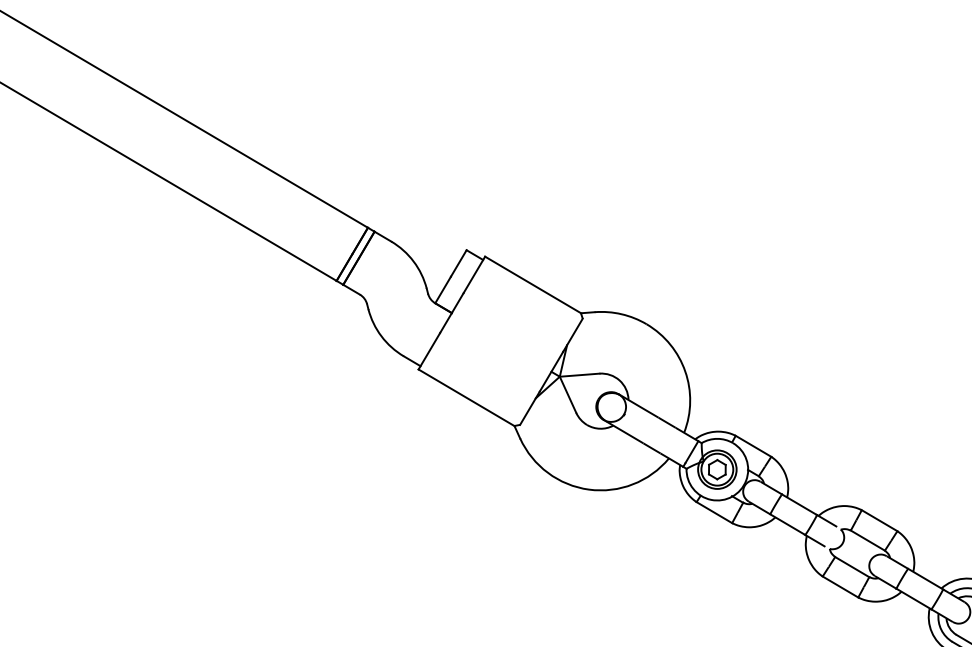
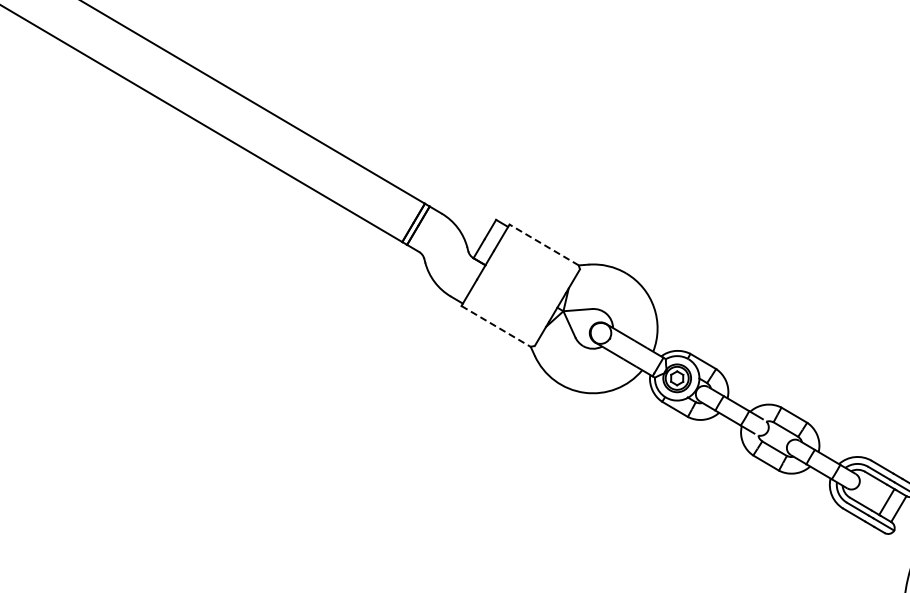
line: (532, 284) -> (543, 244), solid -> dashed
line: (467, 397) -> (496, 326), solid -> dashed

